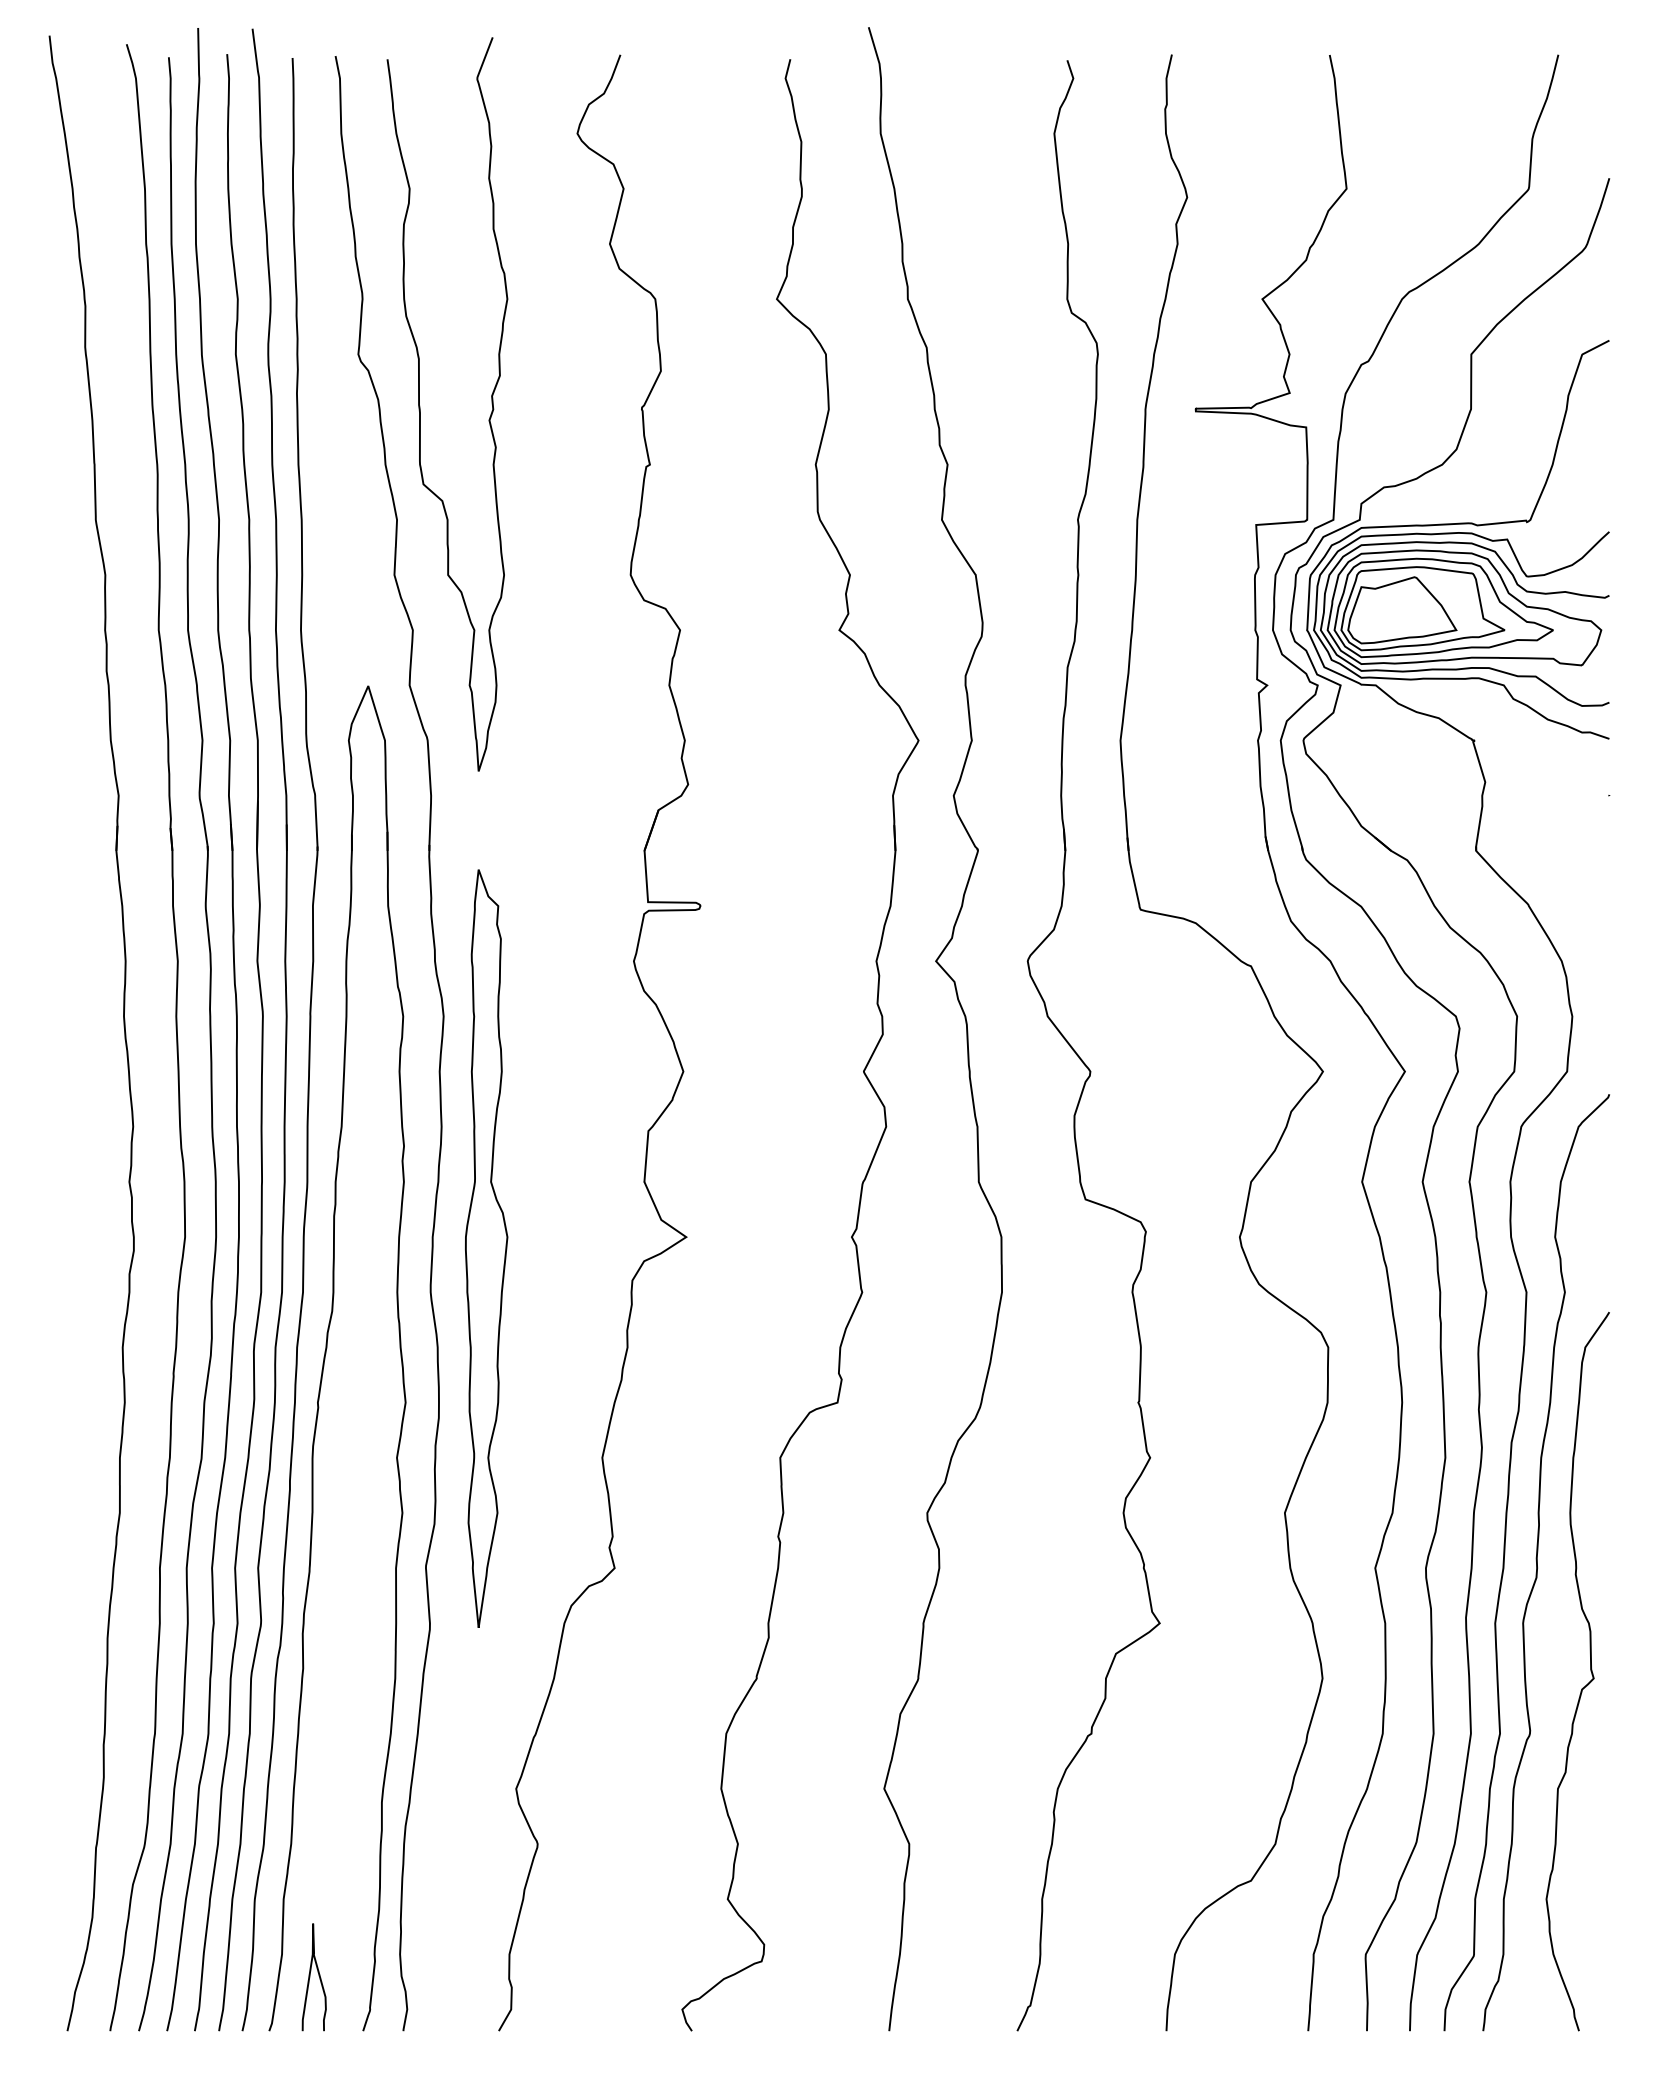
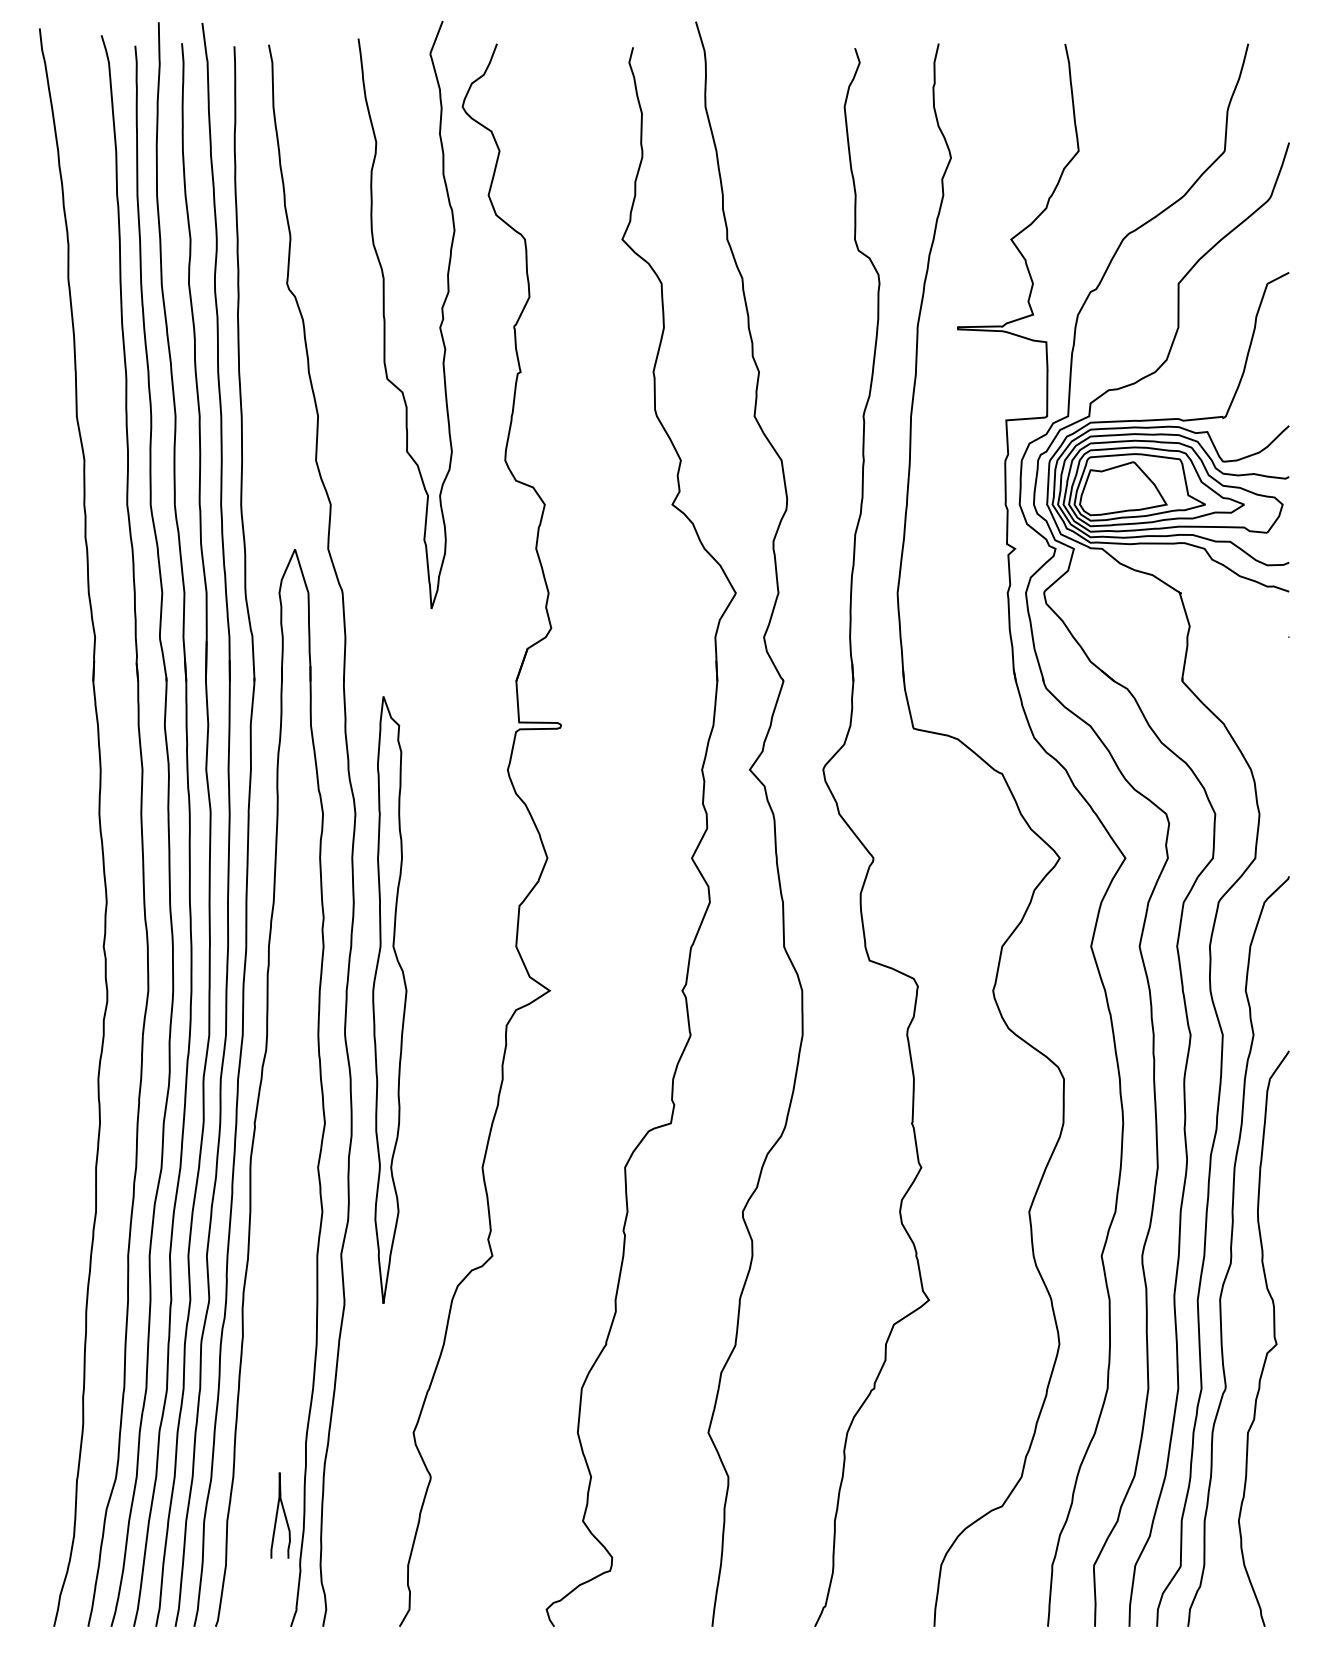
curve: (420, 406) -> (384, 316), moved
curve: (310, 1977) -> (277, 1515), moved

